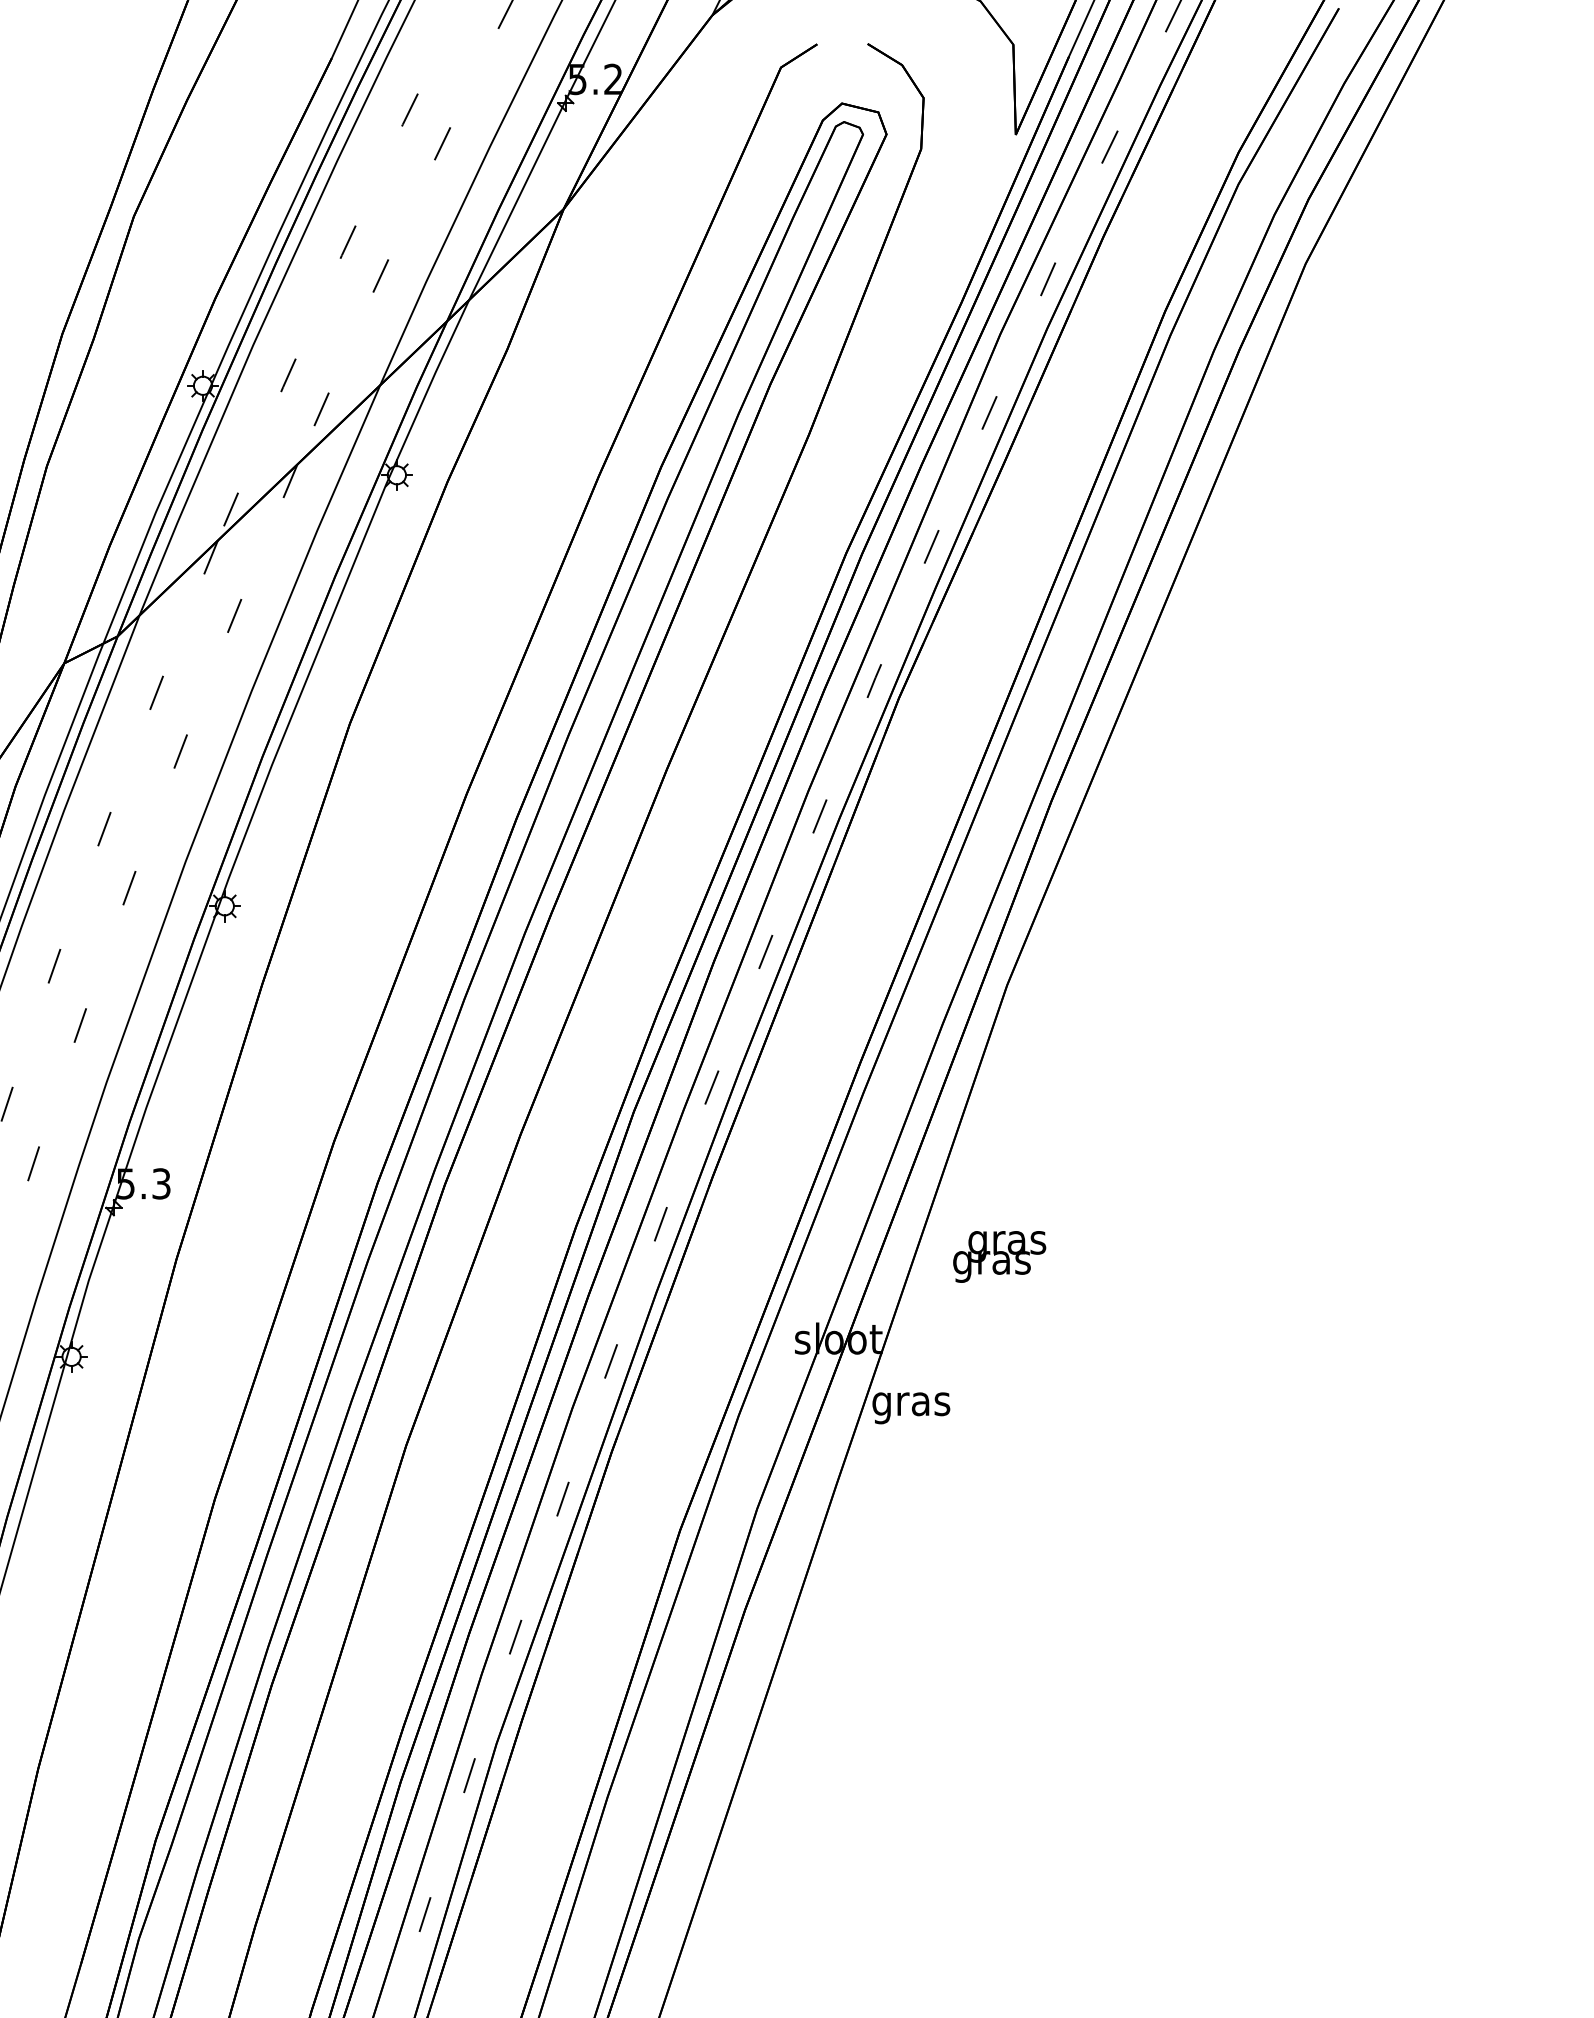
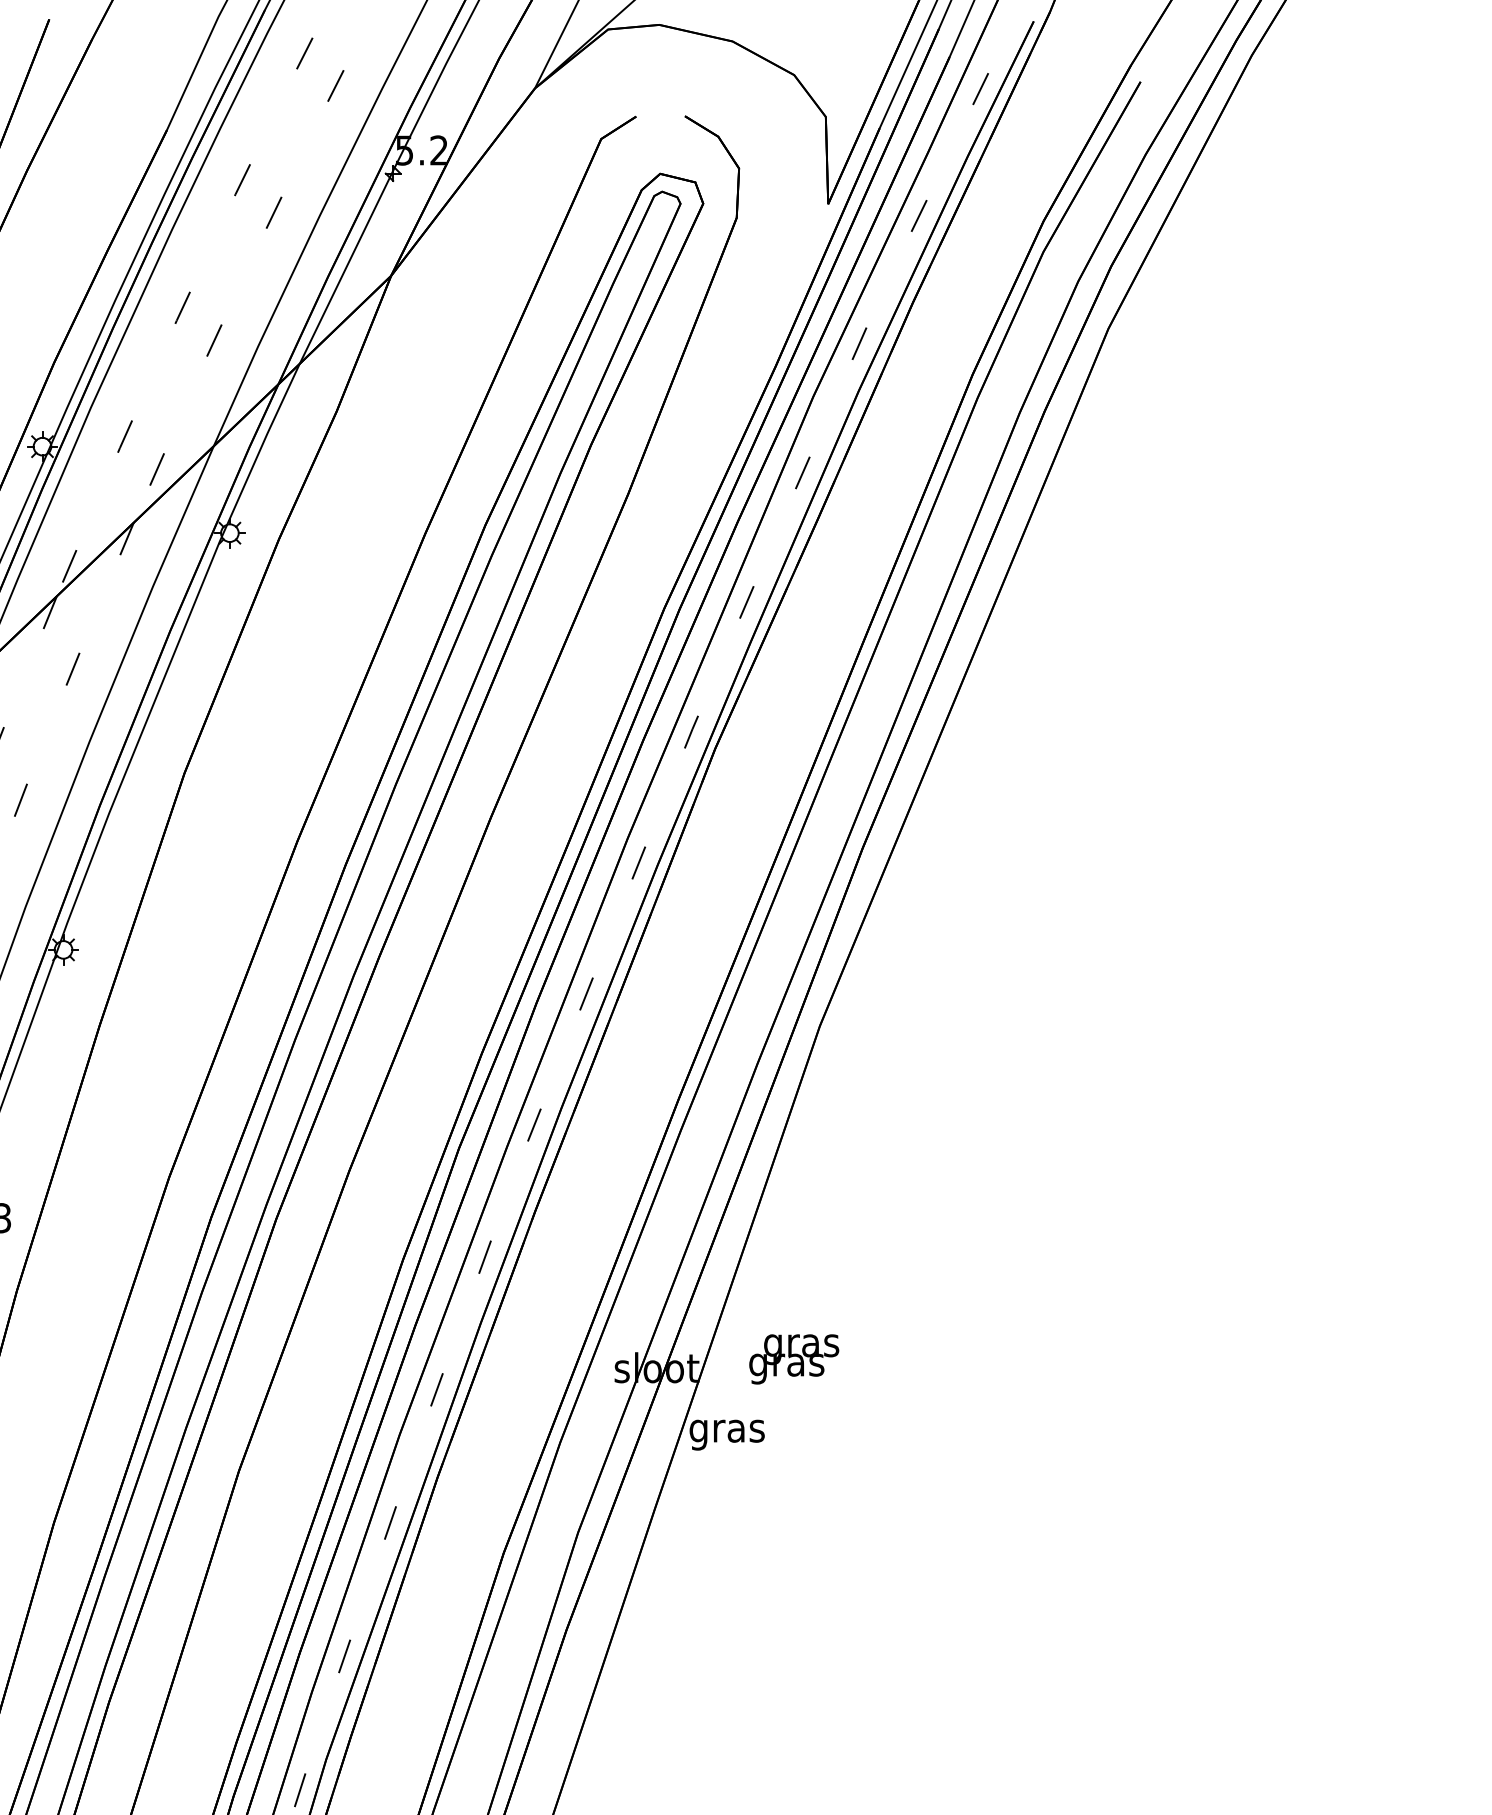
text: (999, 1256) -> (794, 1358), moved

